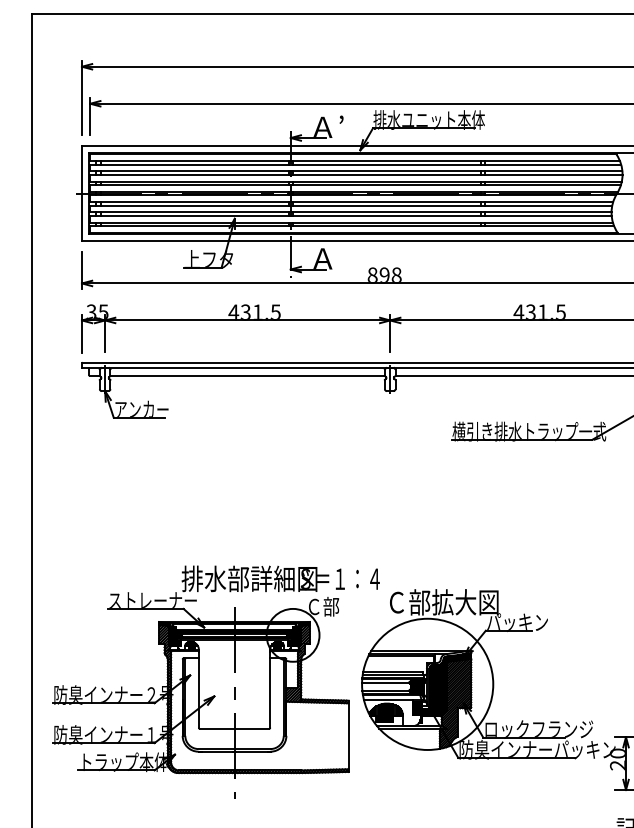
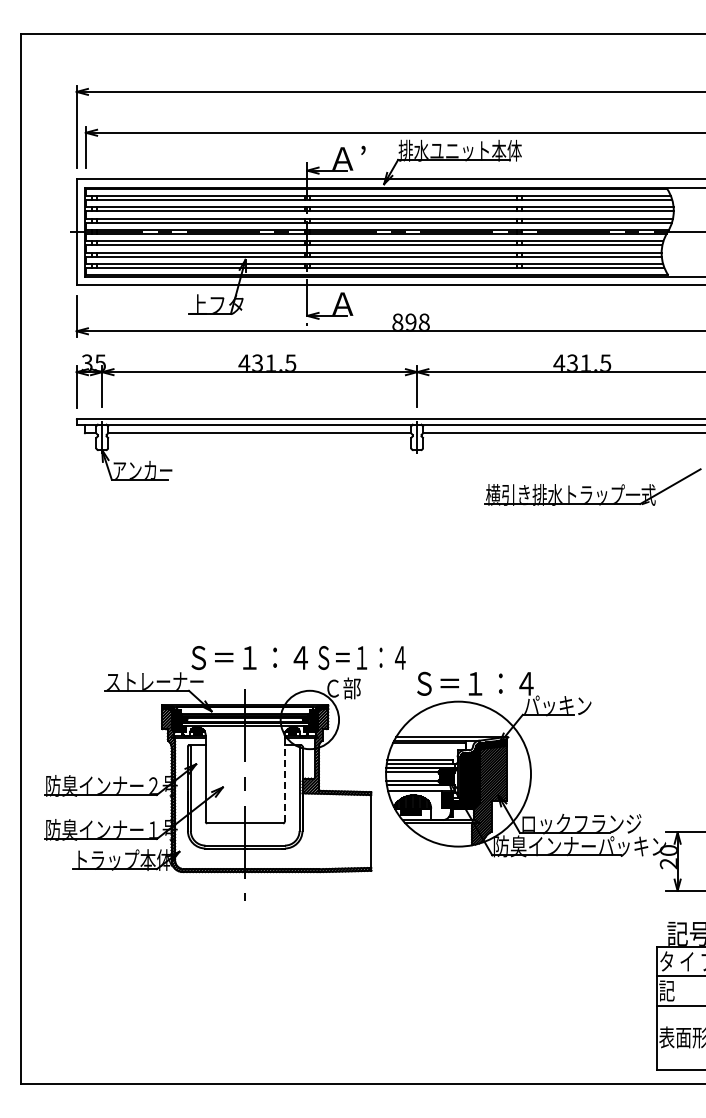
text: (249, 578) -> (261, 657), 排水部詳細図 -> Ｓ＝１：４
text: (443, 602) -> (476, 683), Ｃ部拡大図 -> Ｓ＝１：４
line: (270, 688) -> (284, 778), solid -> dashed

